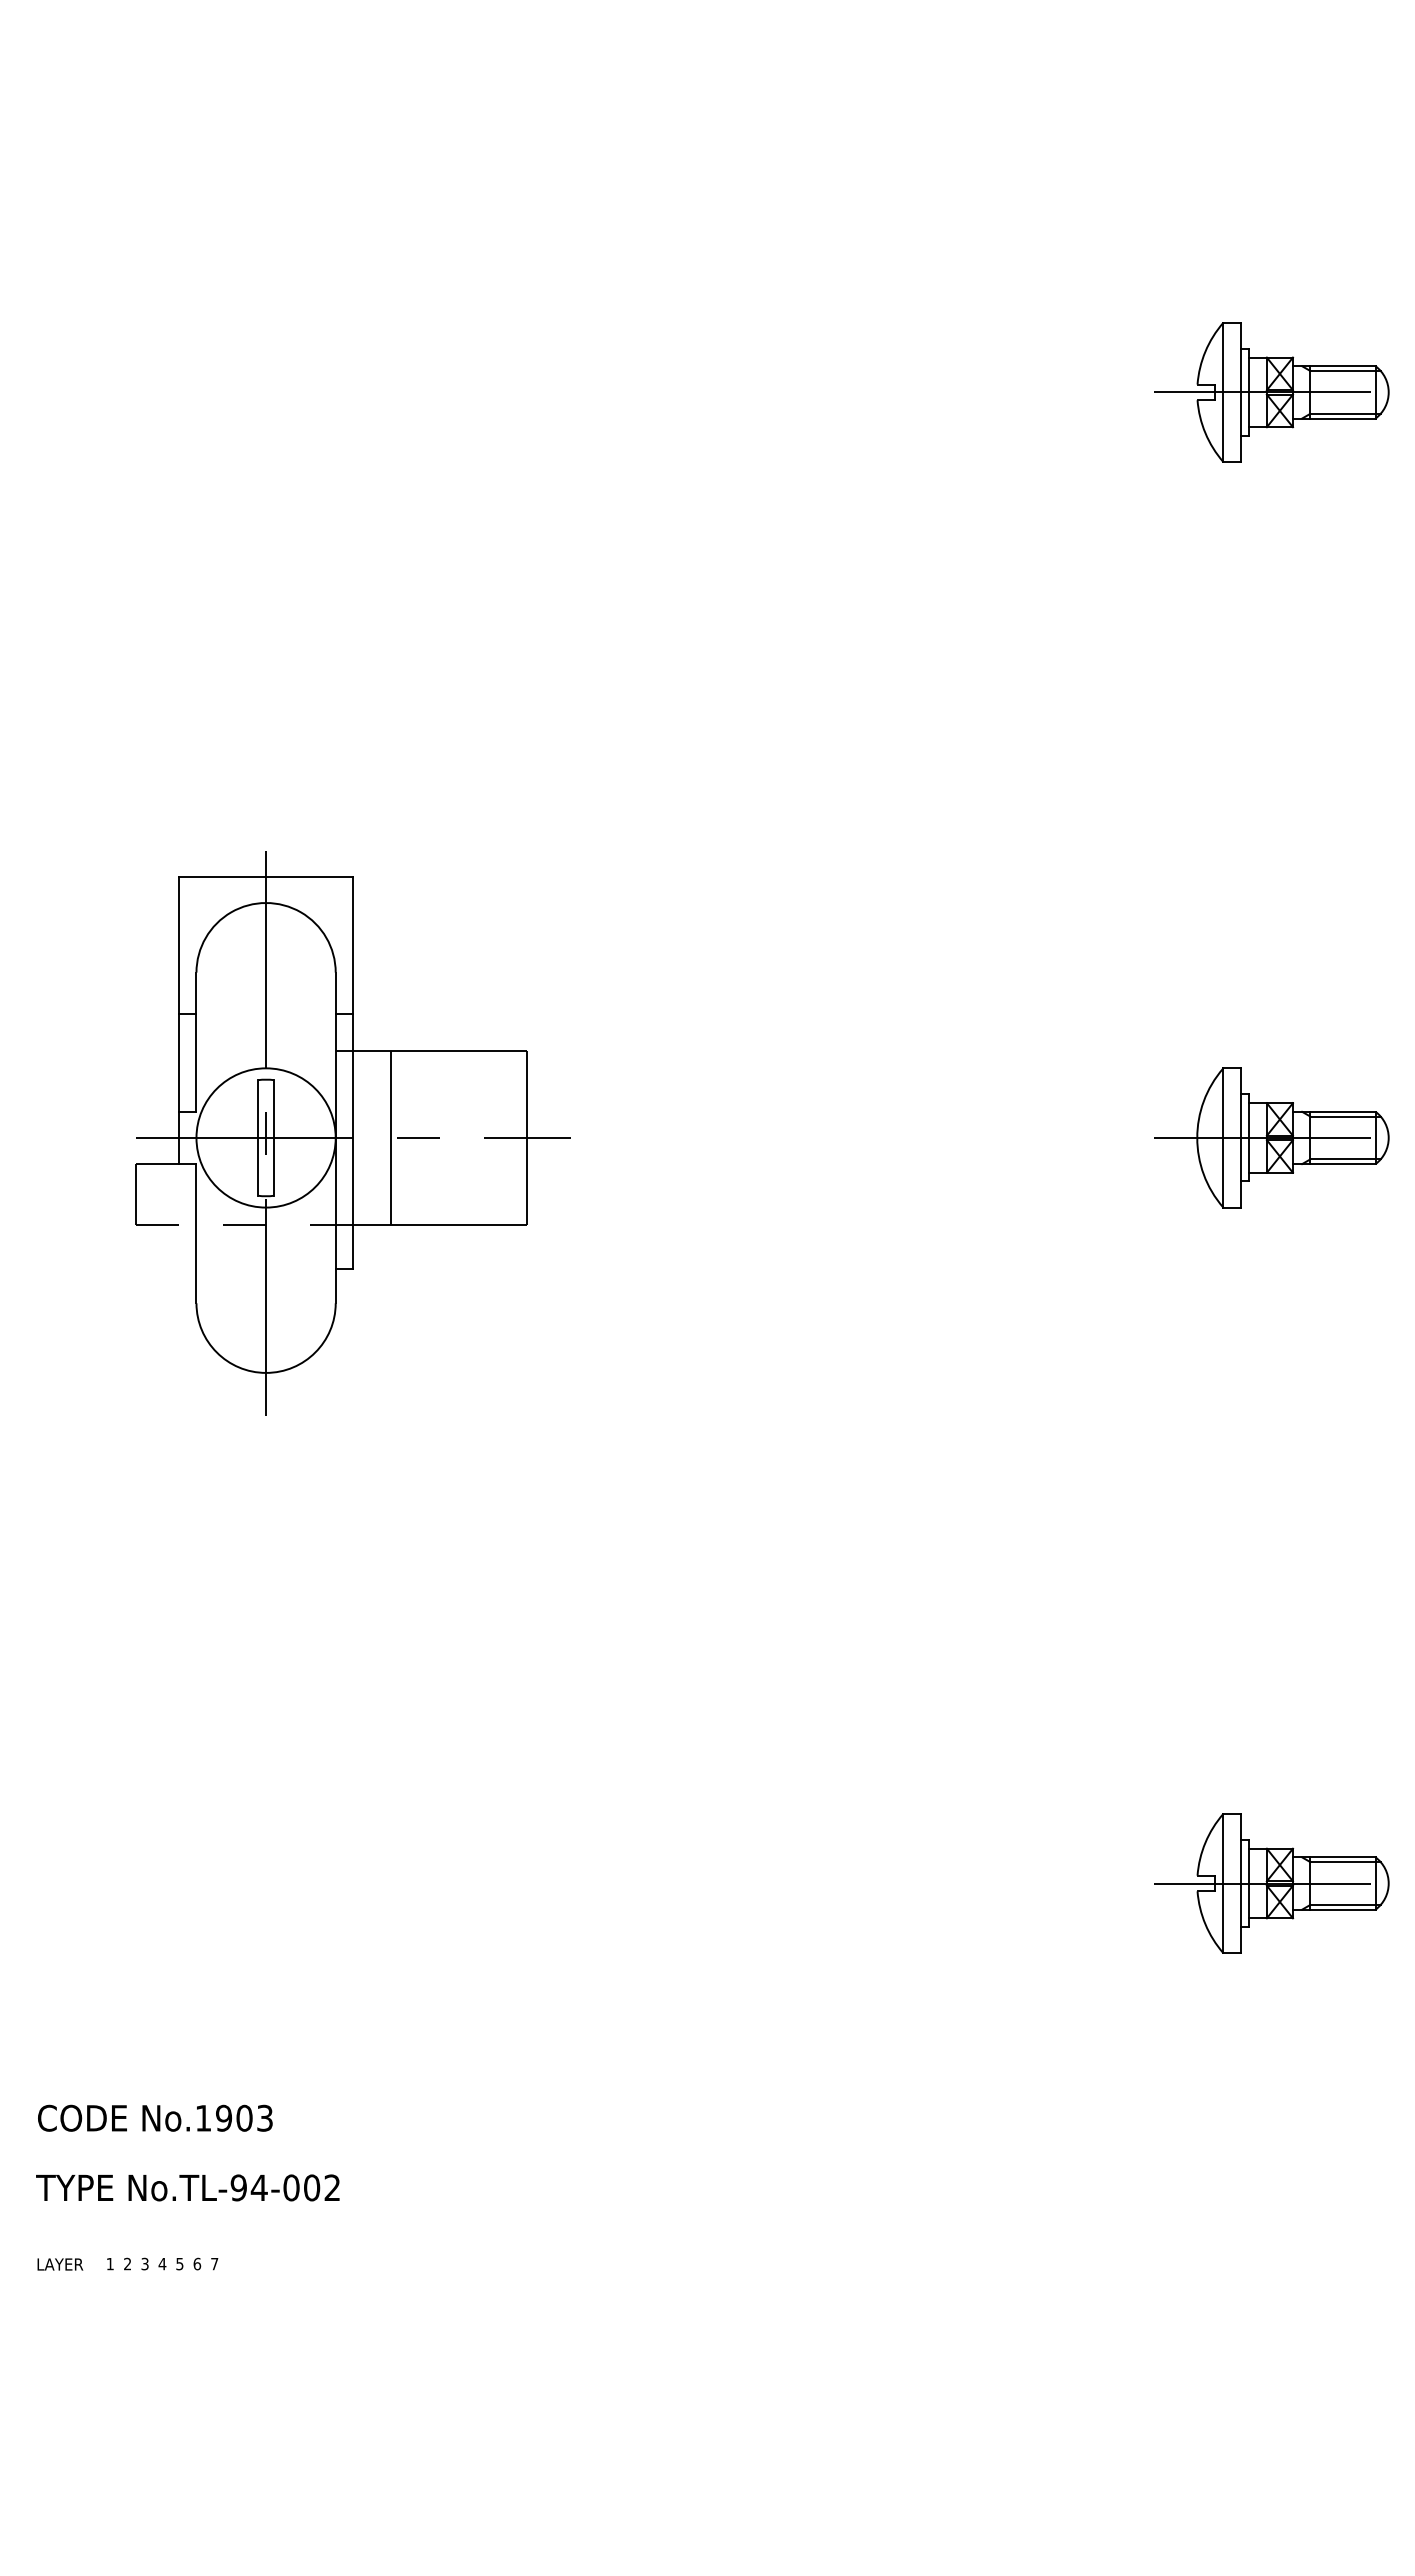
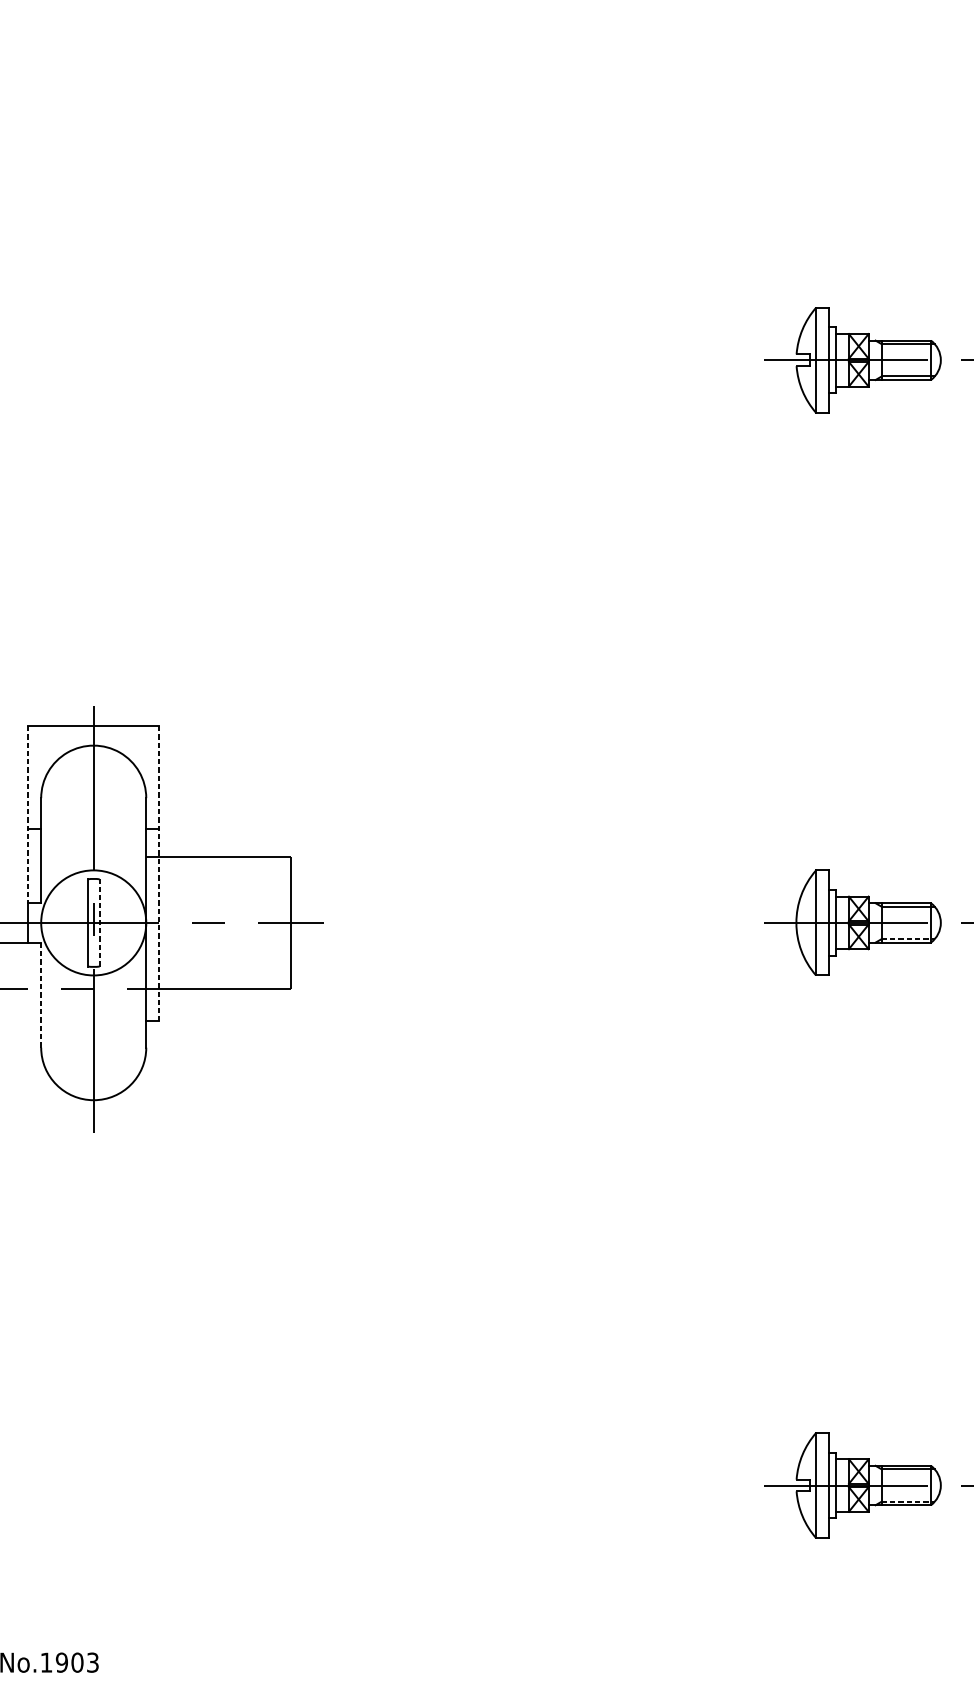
line: (179, 994) -> (28, 814), solid -> dashed
line: (353, 1072) -> (159, 873), solid -> dashed
line: (273, 1137) -> (99, 922), solid -> dashed
line: (390, 1137) -> (187, 922), removed
line: (1346, 1159) -> (909, 939), solid -> dashed
line: (196, 1233) -> (41, 995), solid -> dashed
line: (1346, 1904) -> (909, 1501), solid -> dashed

